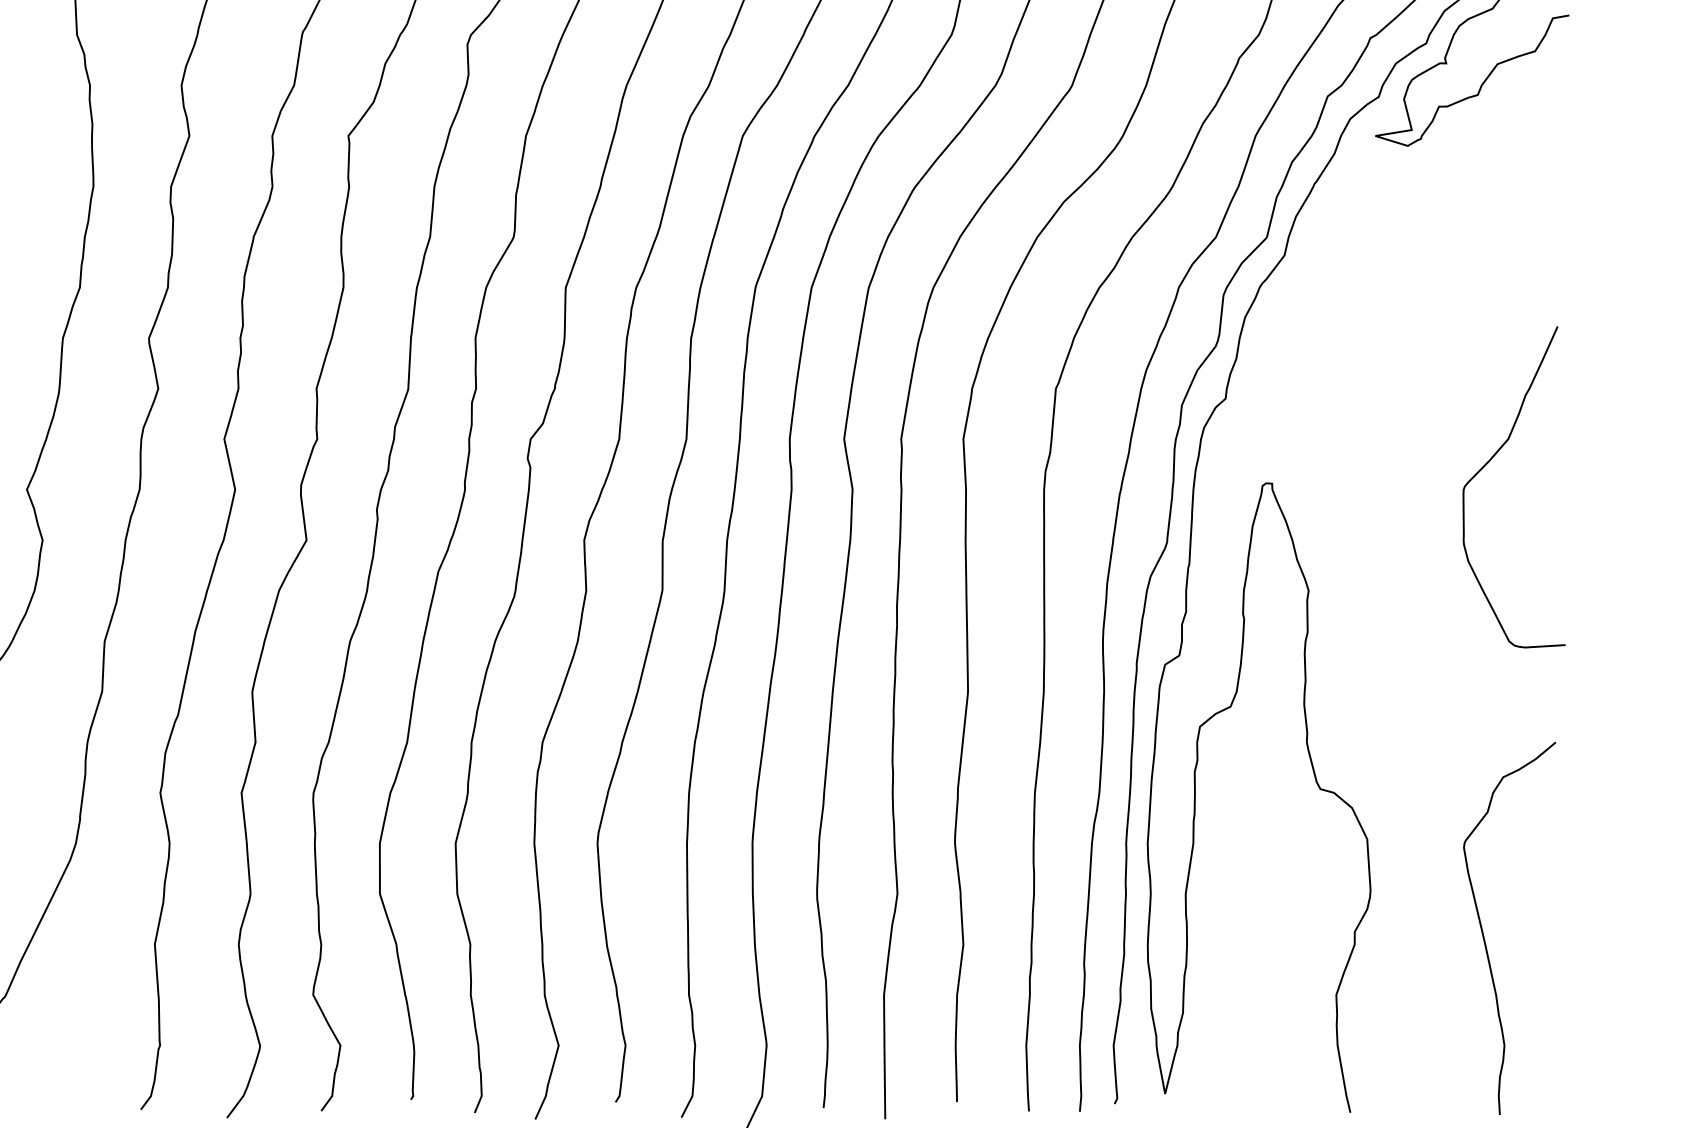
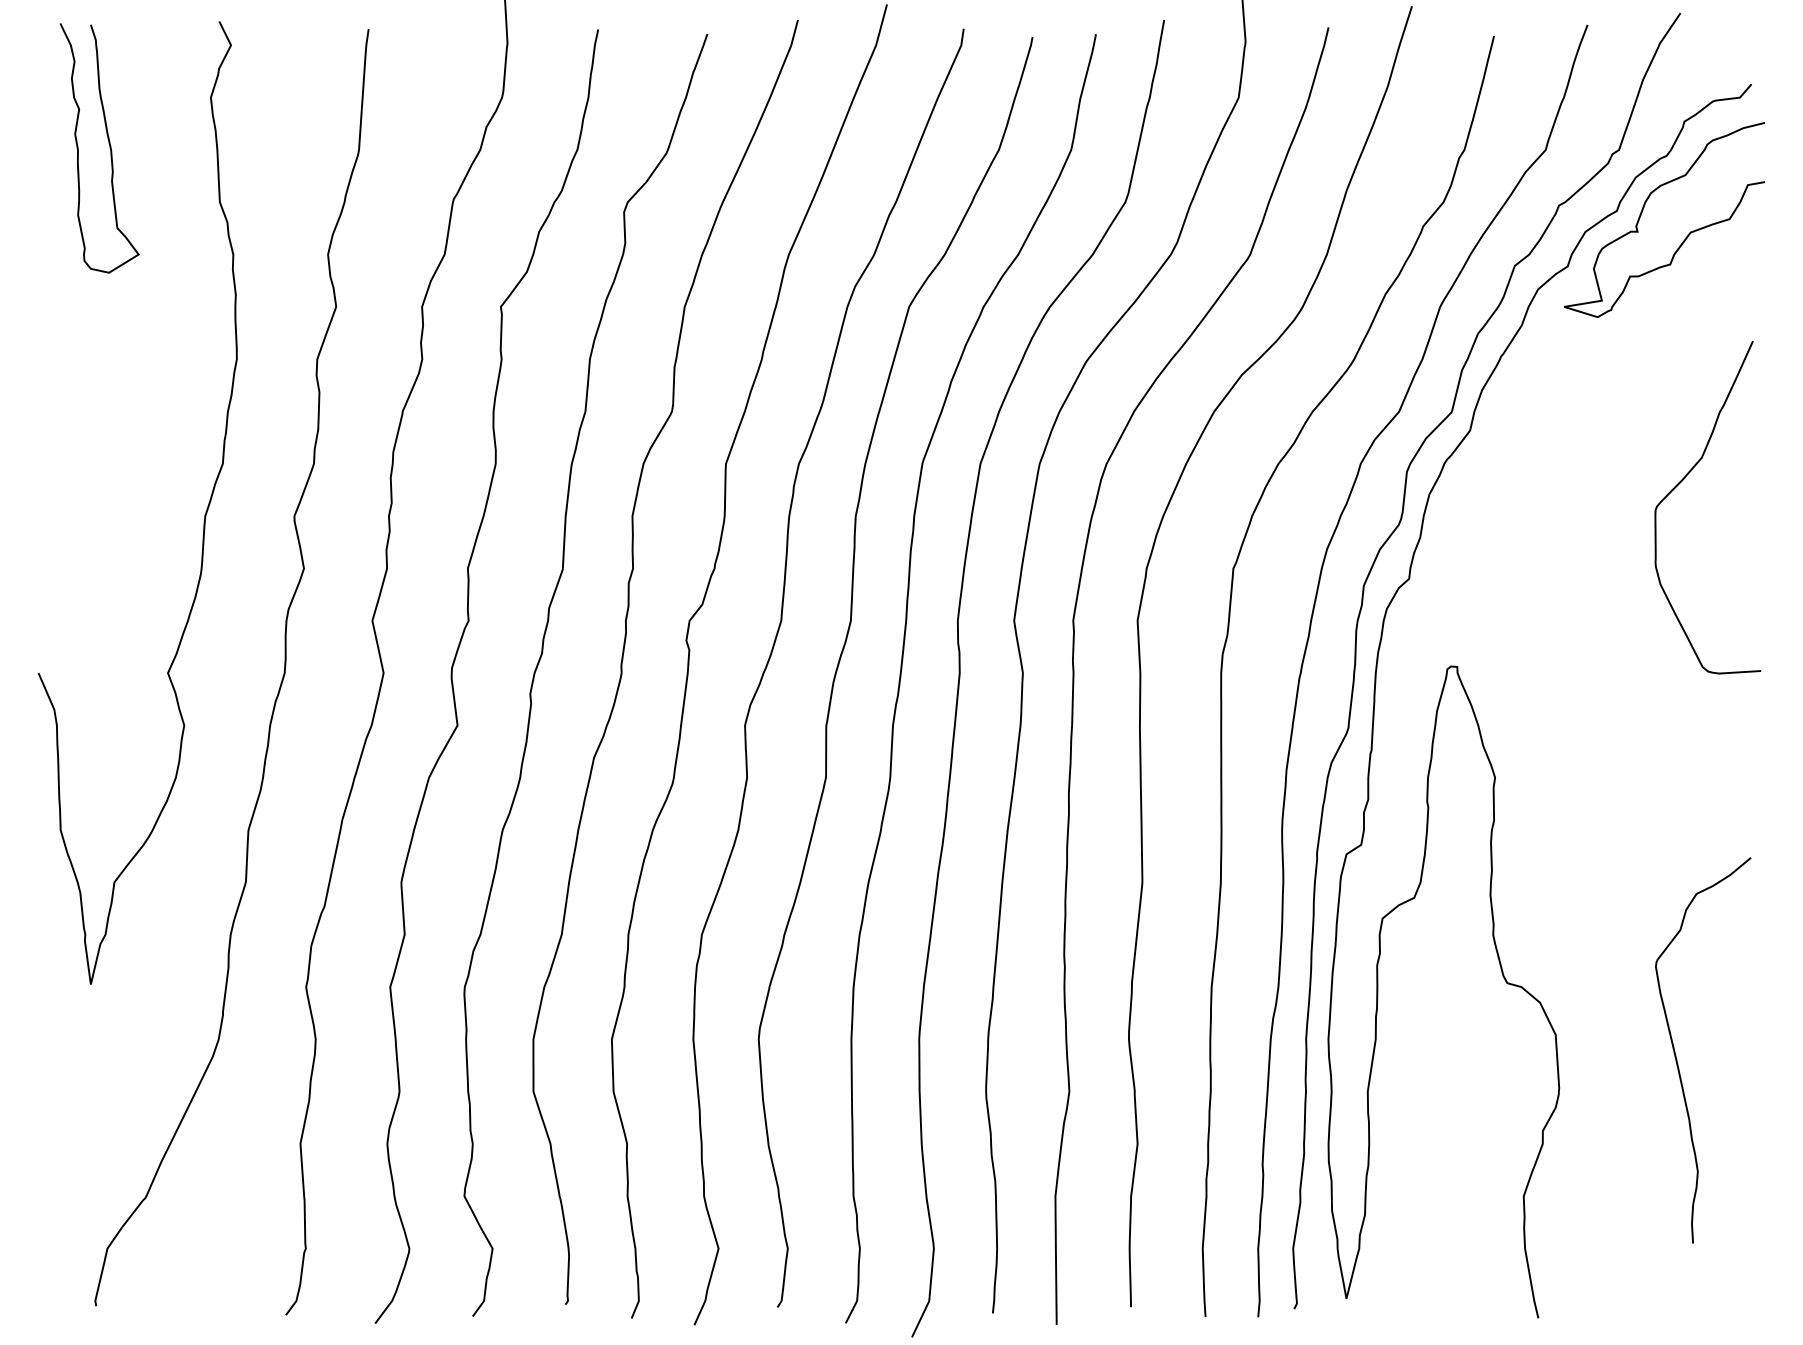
curve: (1489, 462) -> (1682, 481), moved
curve: (1483, 933) -> (1676, 1055), moved

